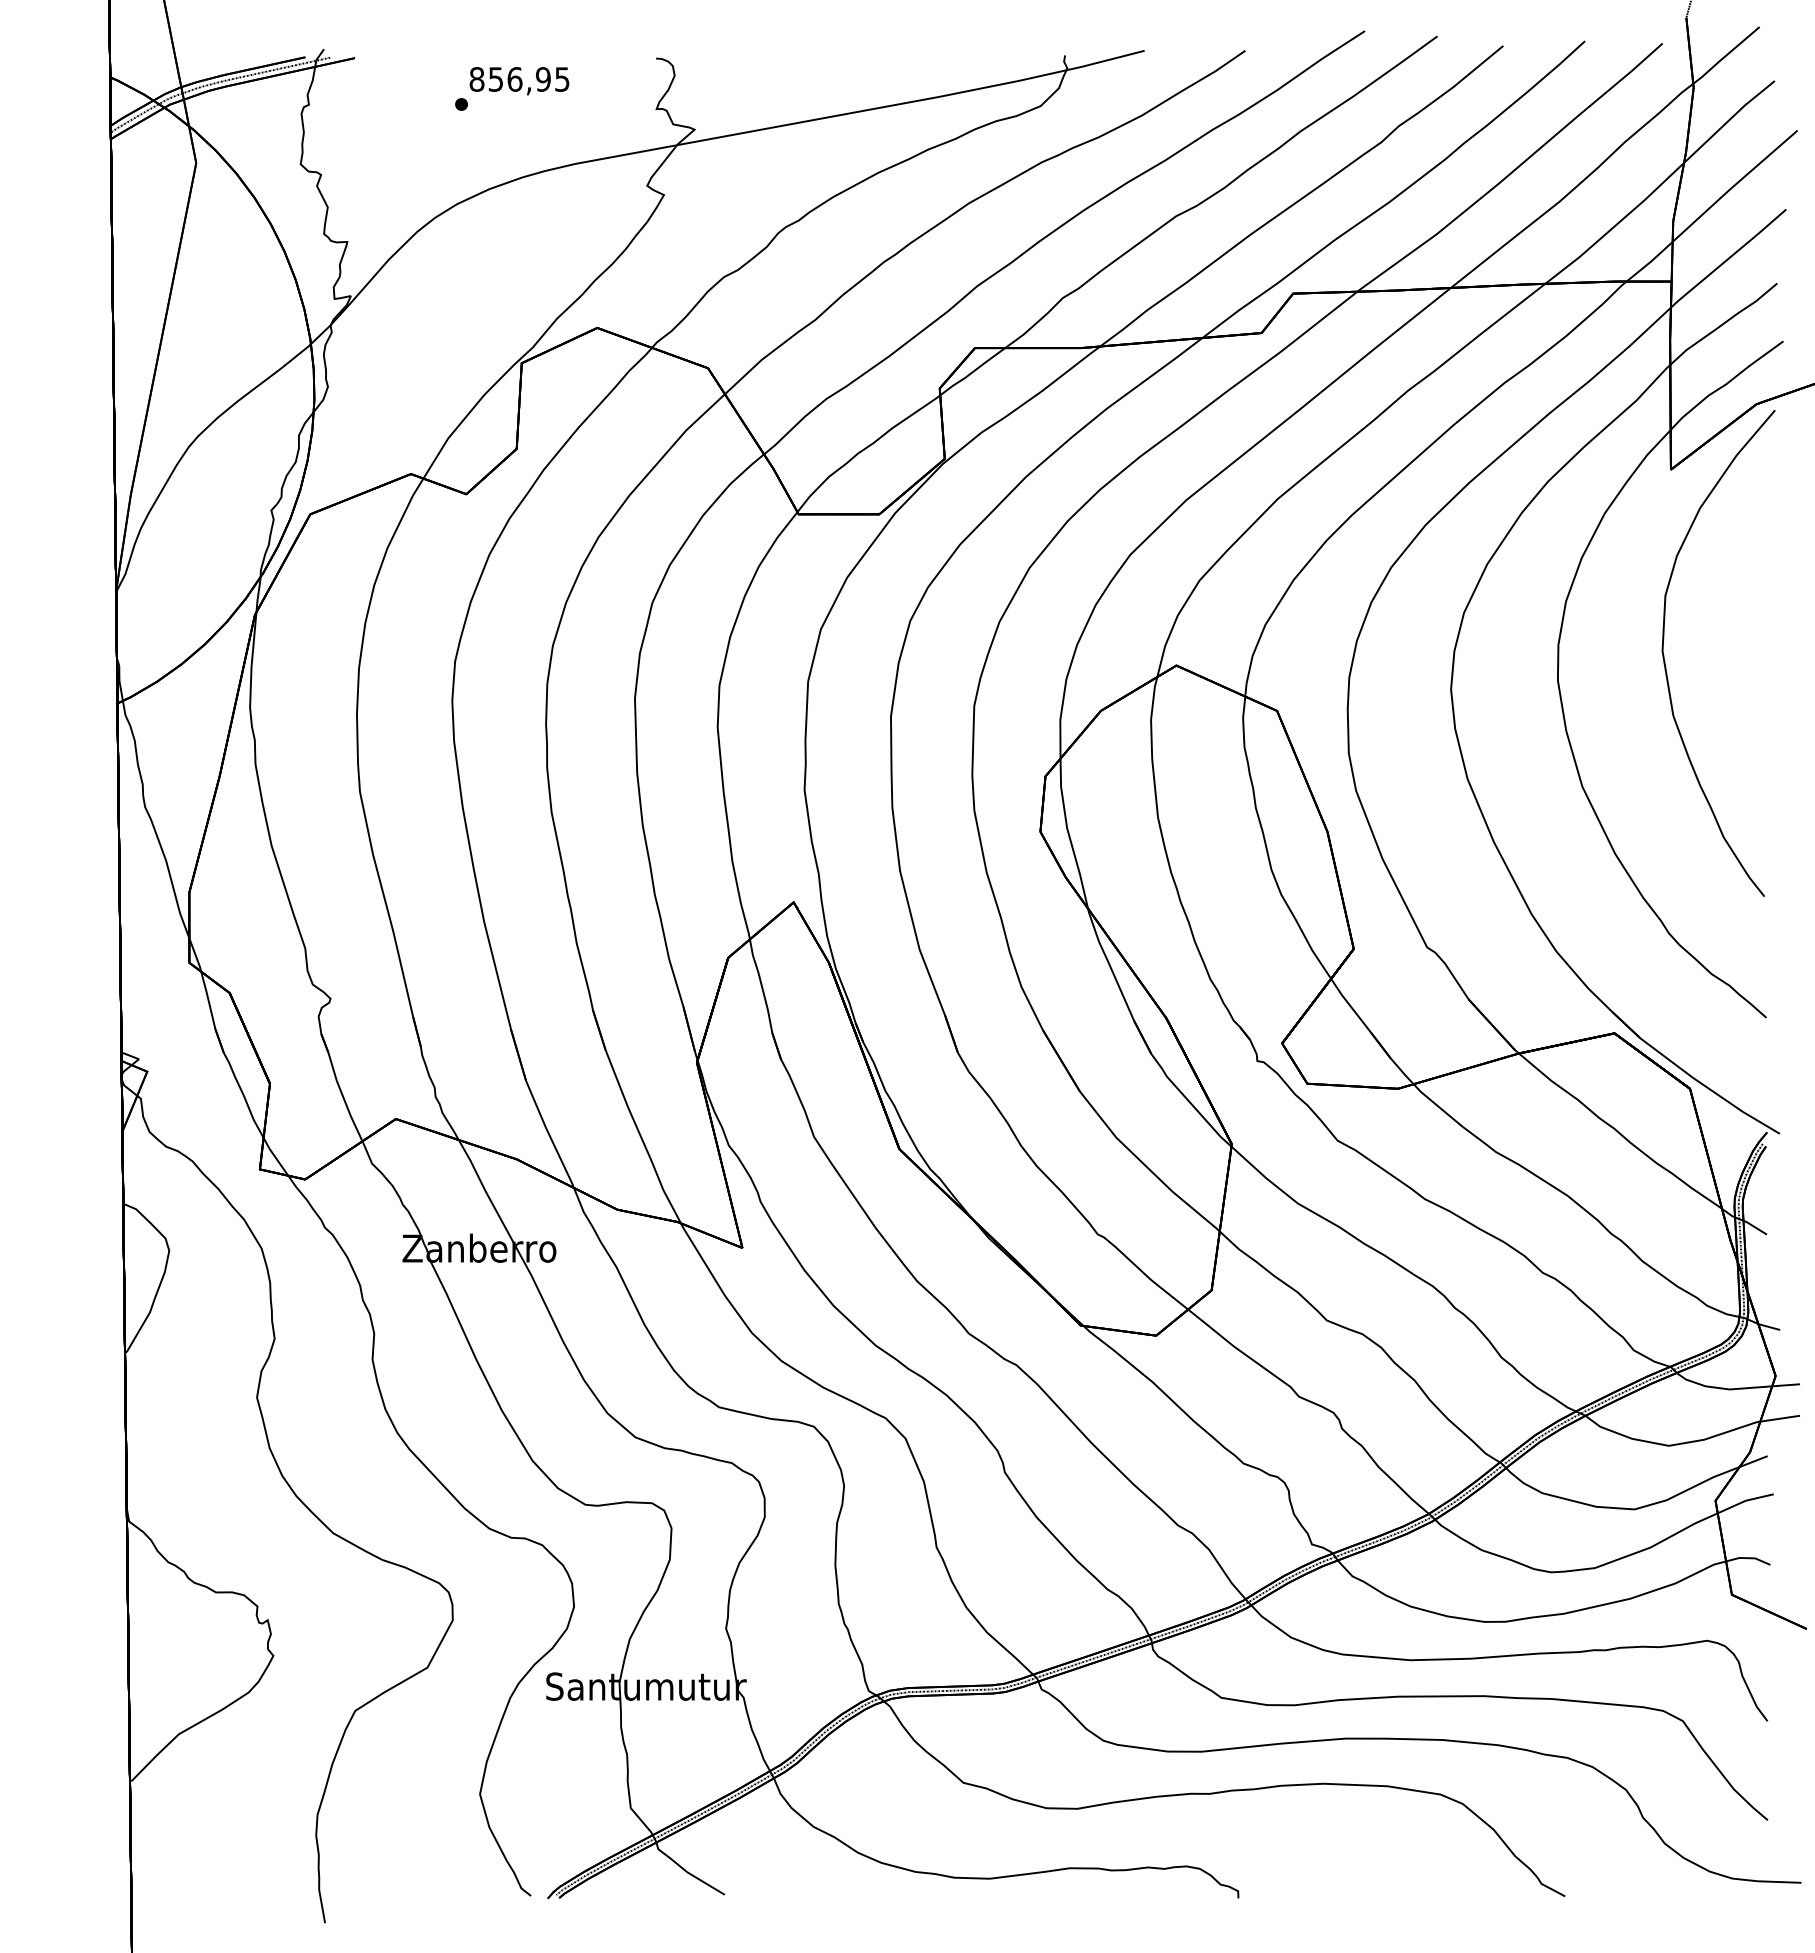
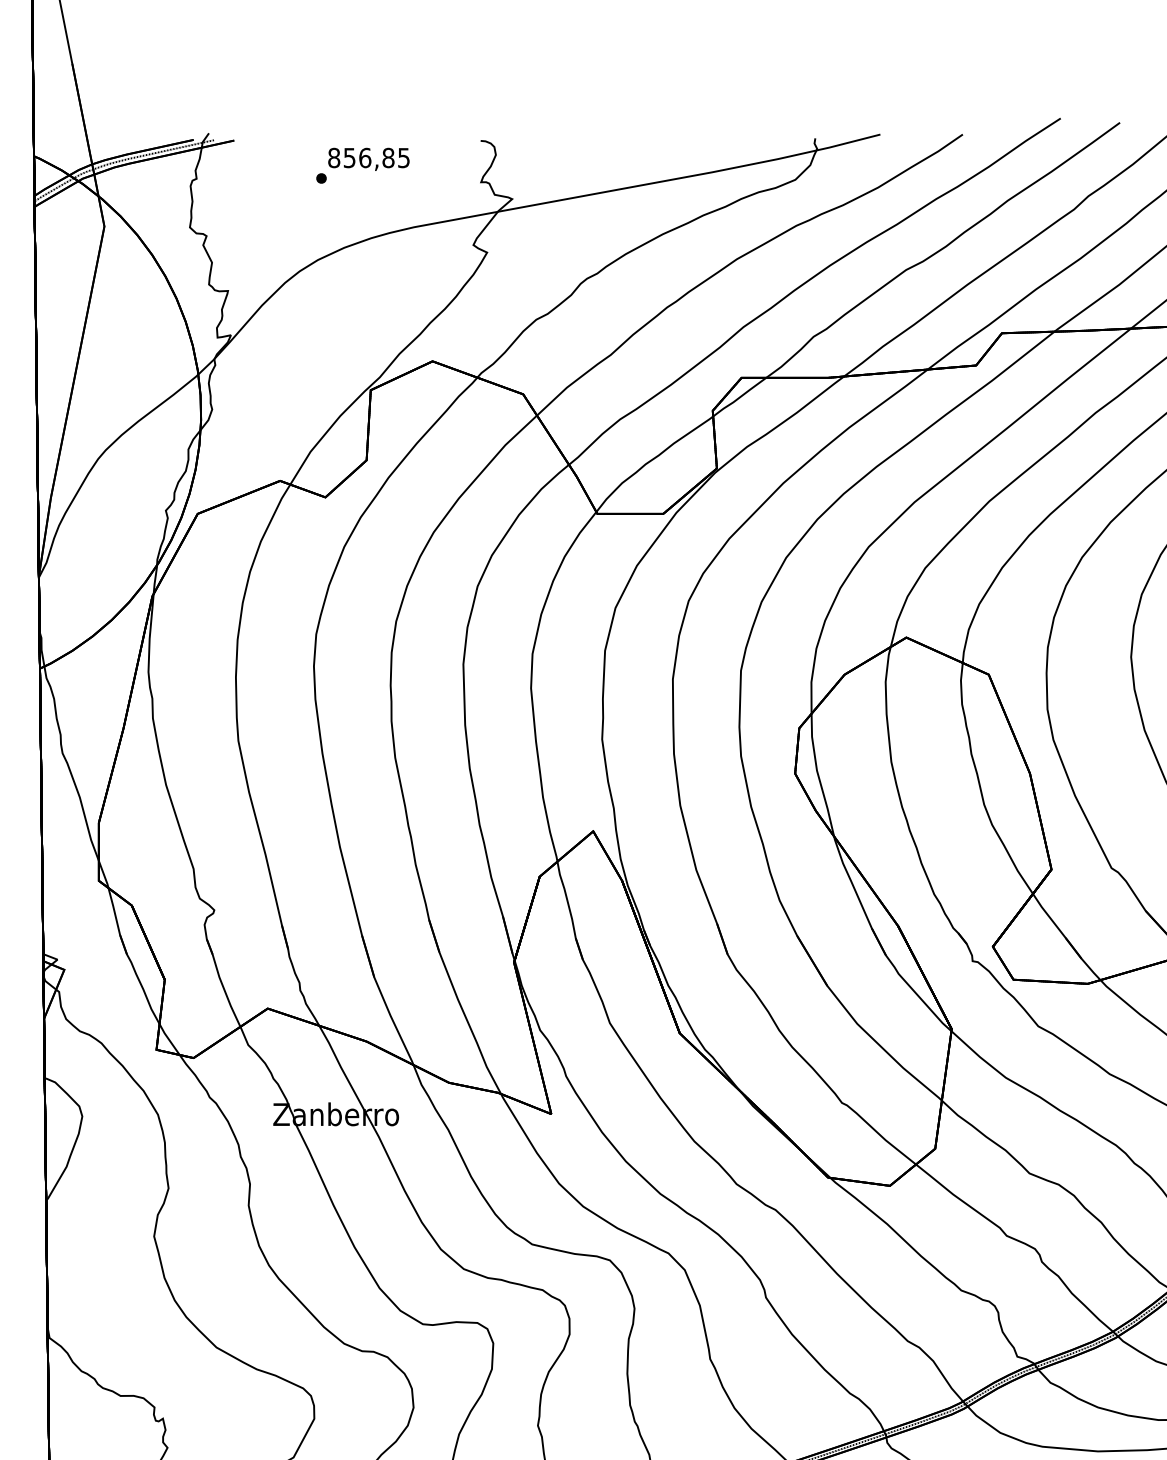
text: (542, 79) -> (387, 158), 856,95 -> 856,85

